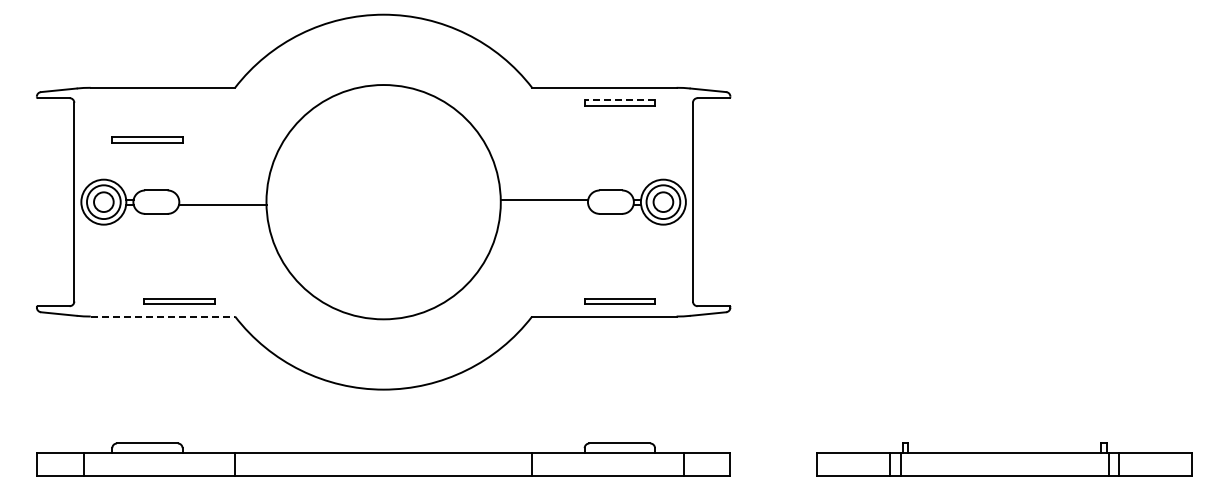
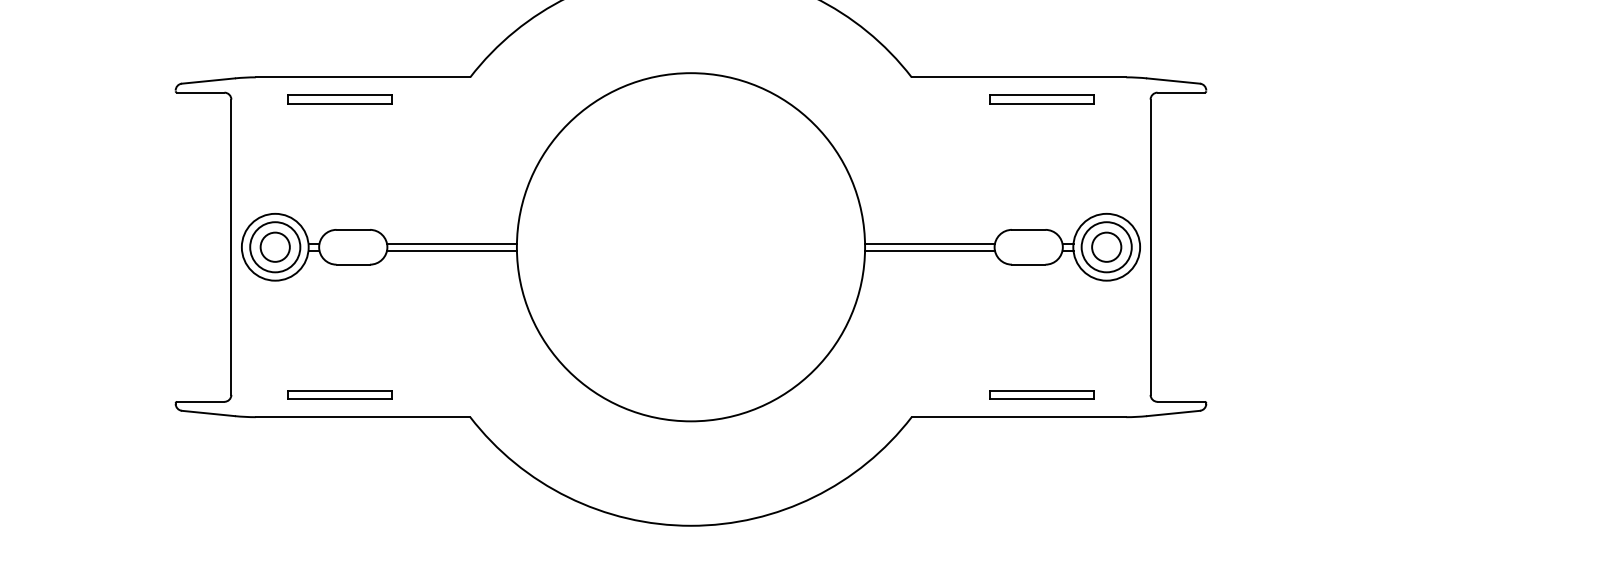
line: (619, 100) -> (1041, 96), dashed -> solid
part: (147, 139) -> (340, 99), moved
line: (222, 199) -> (451, 243), added
line: (544, 204) -> (930, 250), added
part: (179, 301) -> (340, 394), moved
line: (163, 316) -> (363, 417), dashed -> solid

